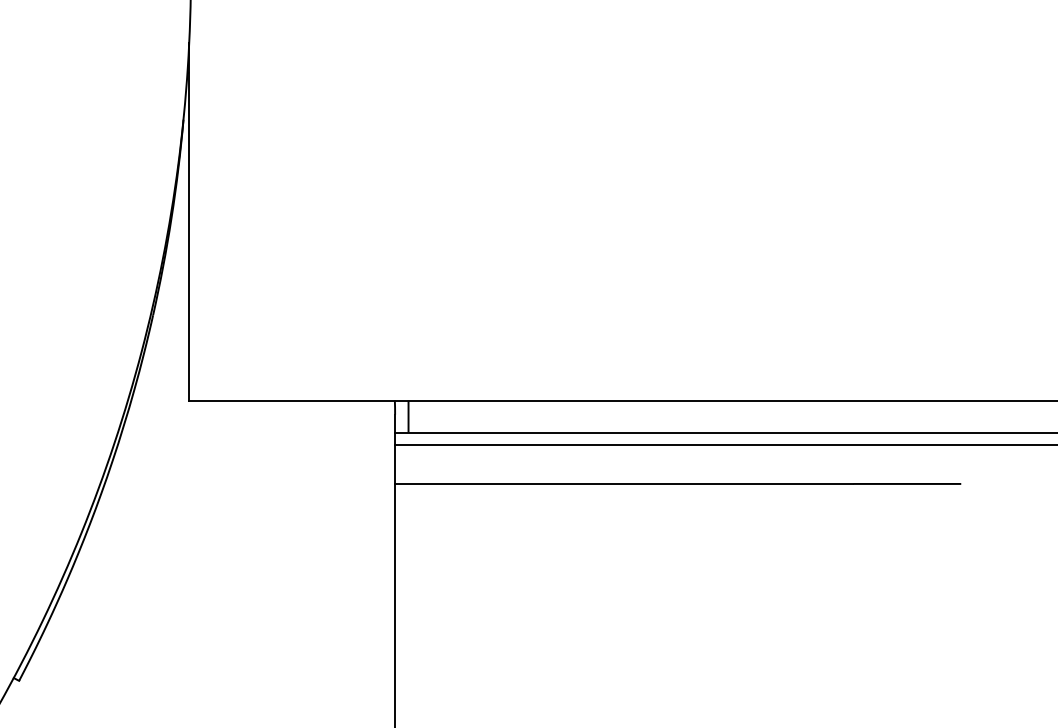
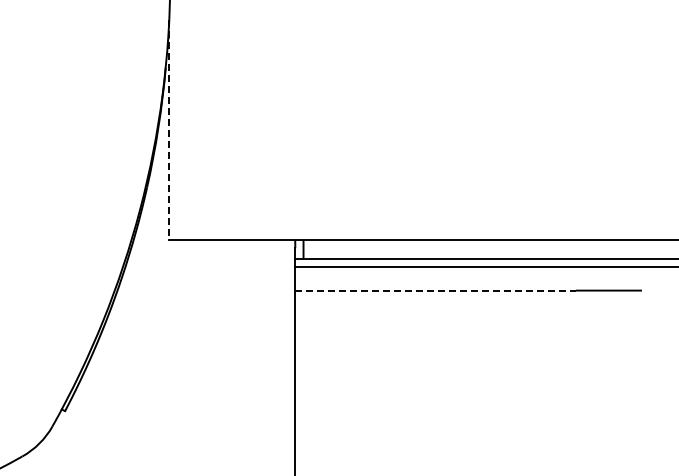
line: (189, 220) -> (169, 129), solid -> dashed
line: (625, 483) -> (436, 290), solid -> dashed

